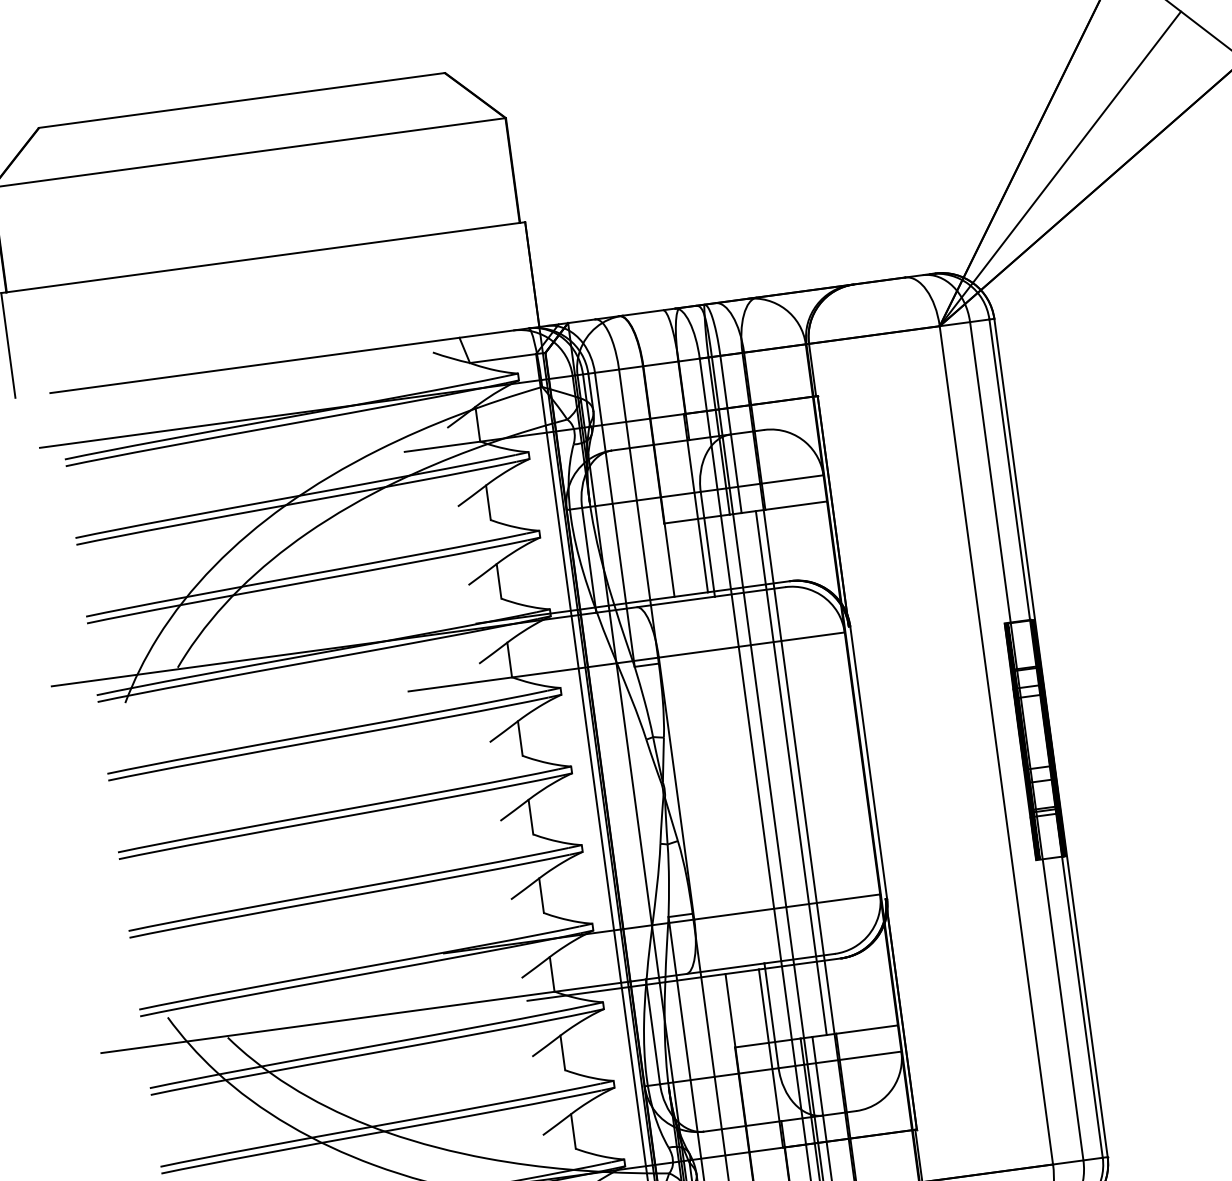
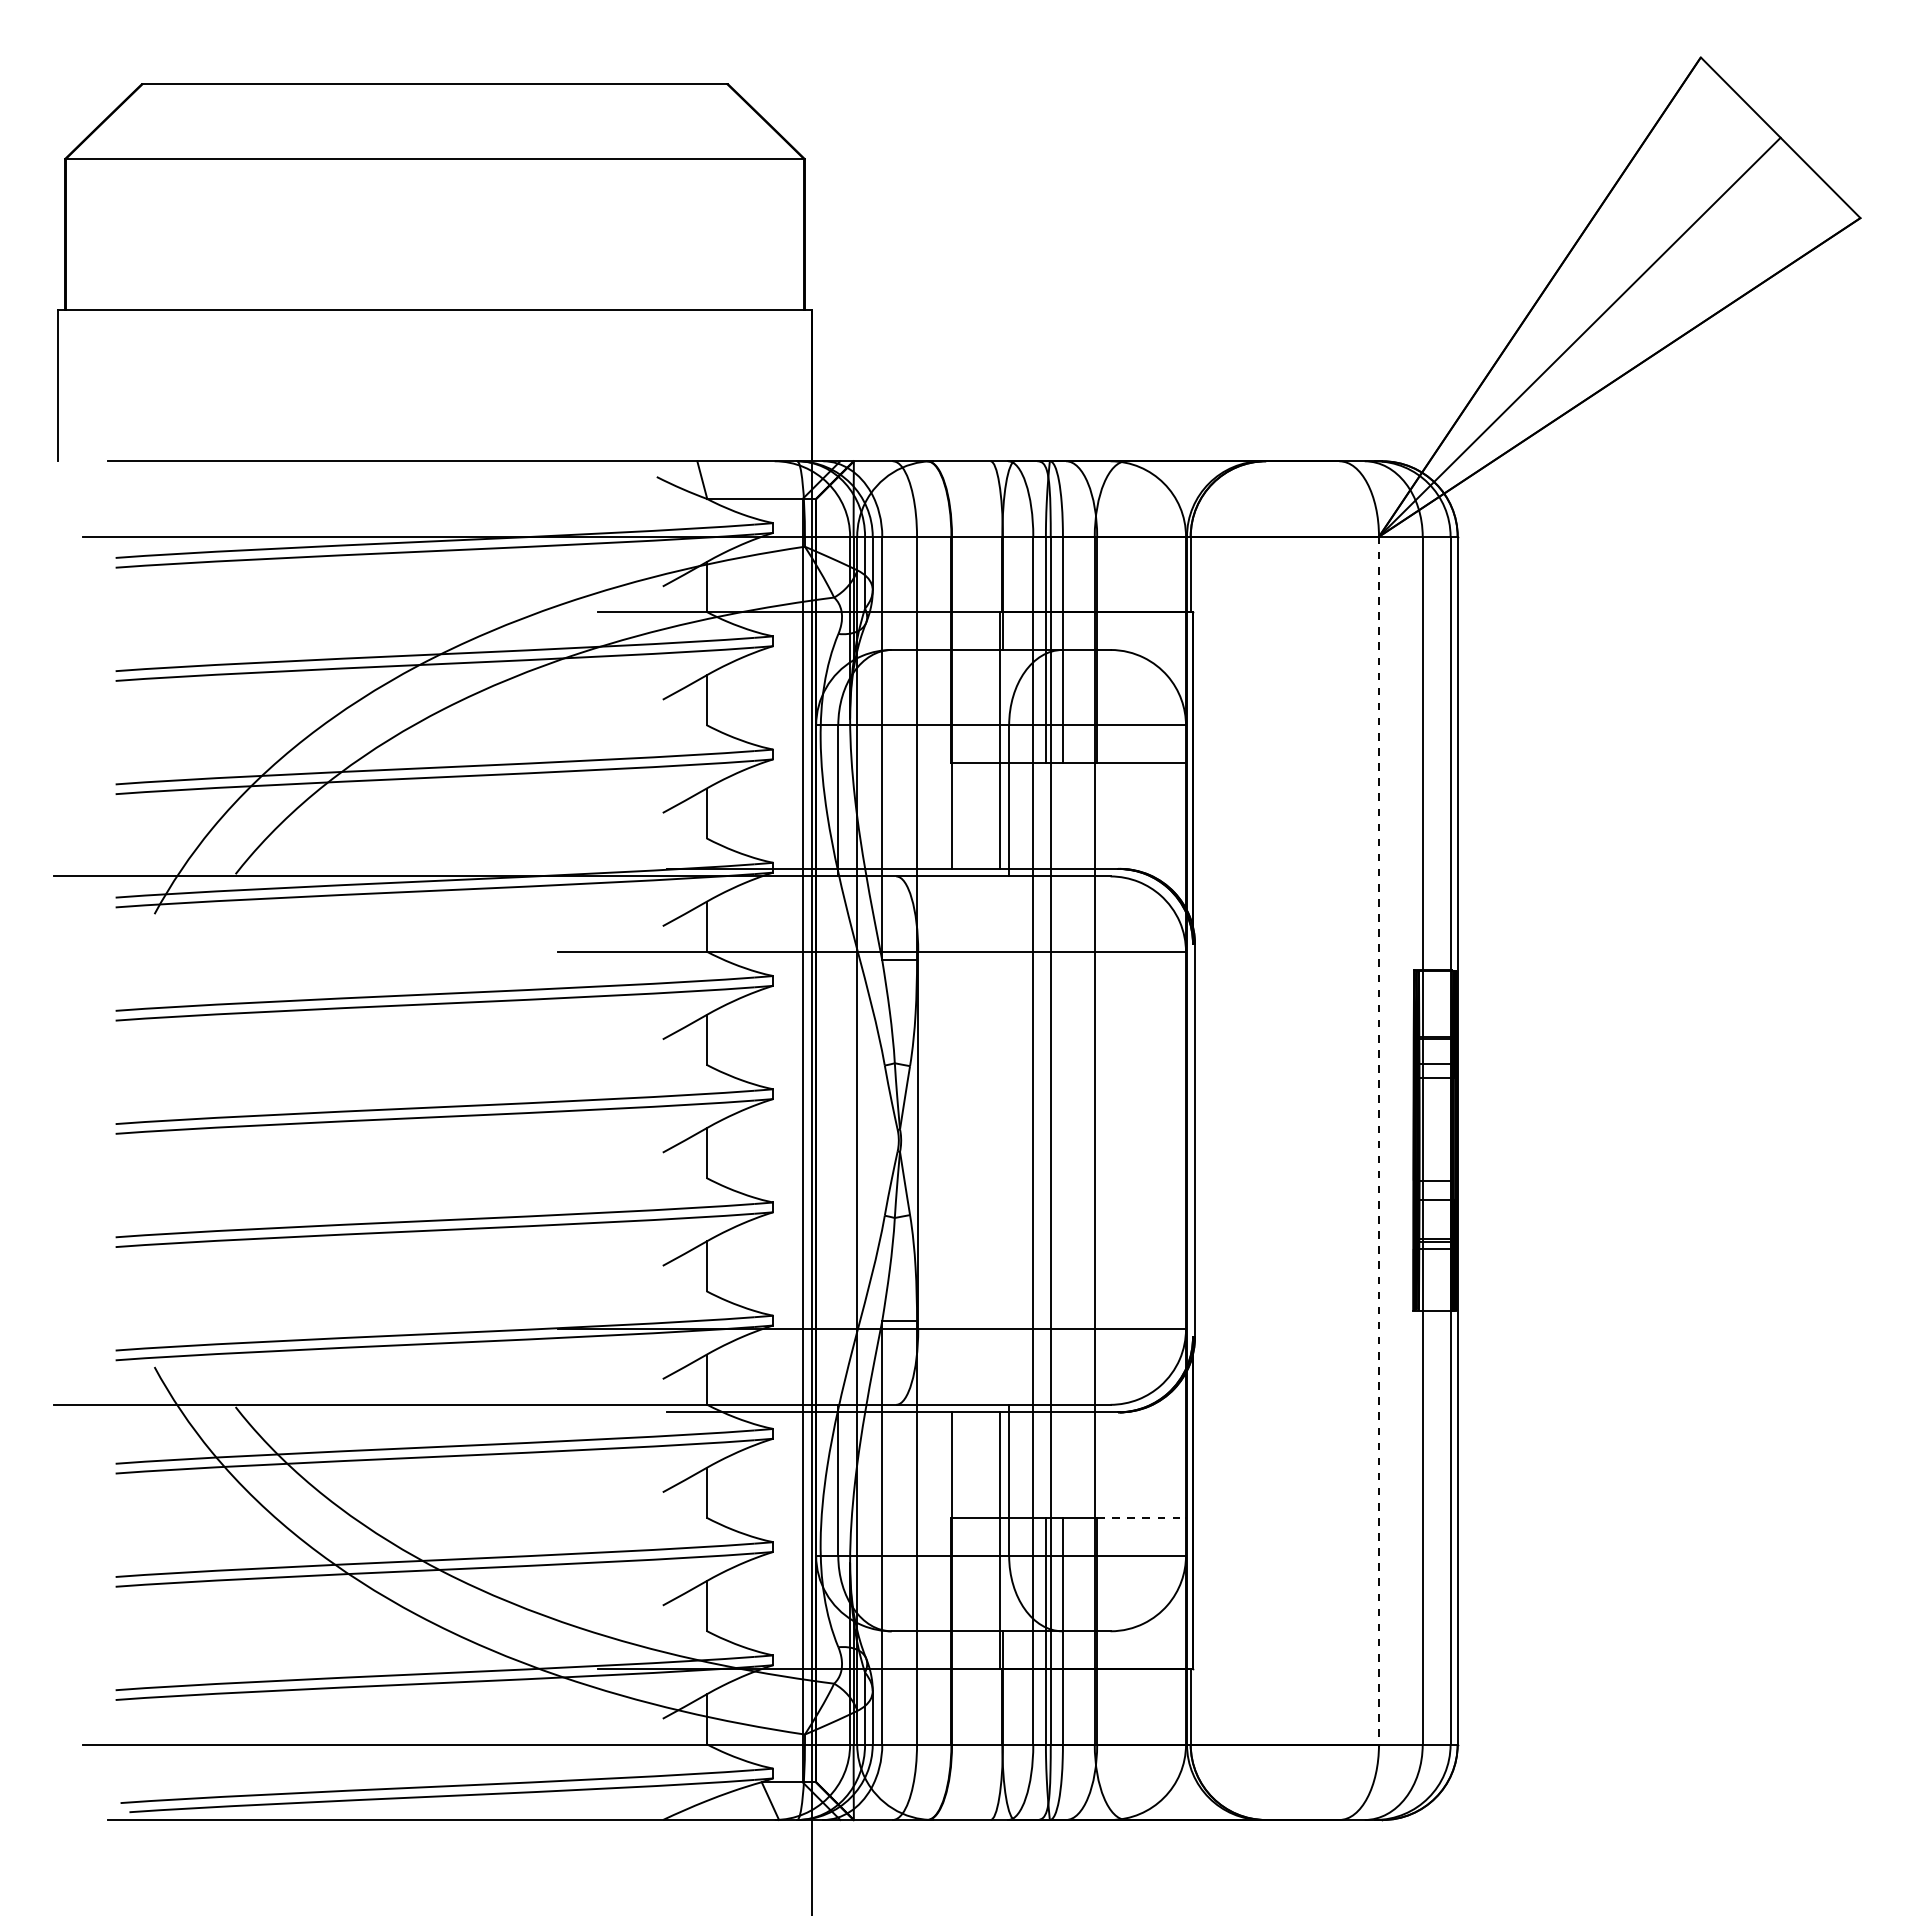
line: (996, 745) -> (1378, 1140), solid -> dashed
line: (791, 772) -> (1083, 1140), removed
line: (867, 1029) -> (1142, 1518), solid -> dashed

